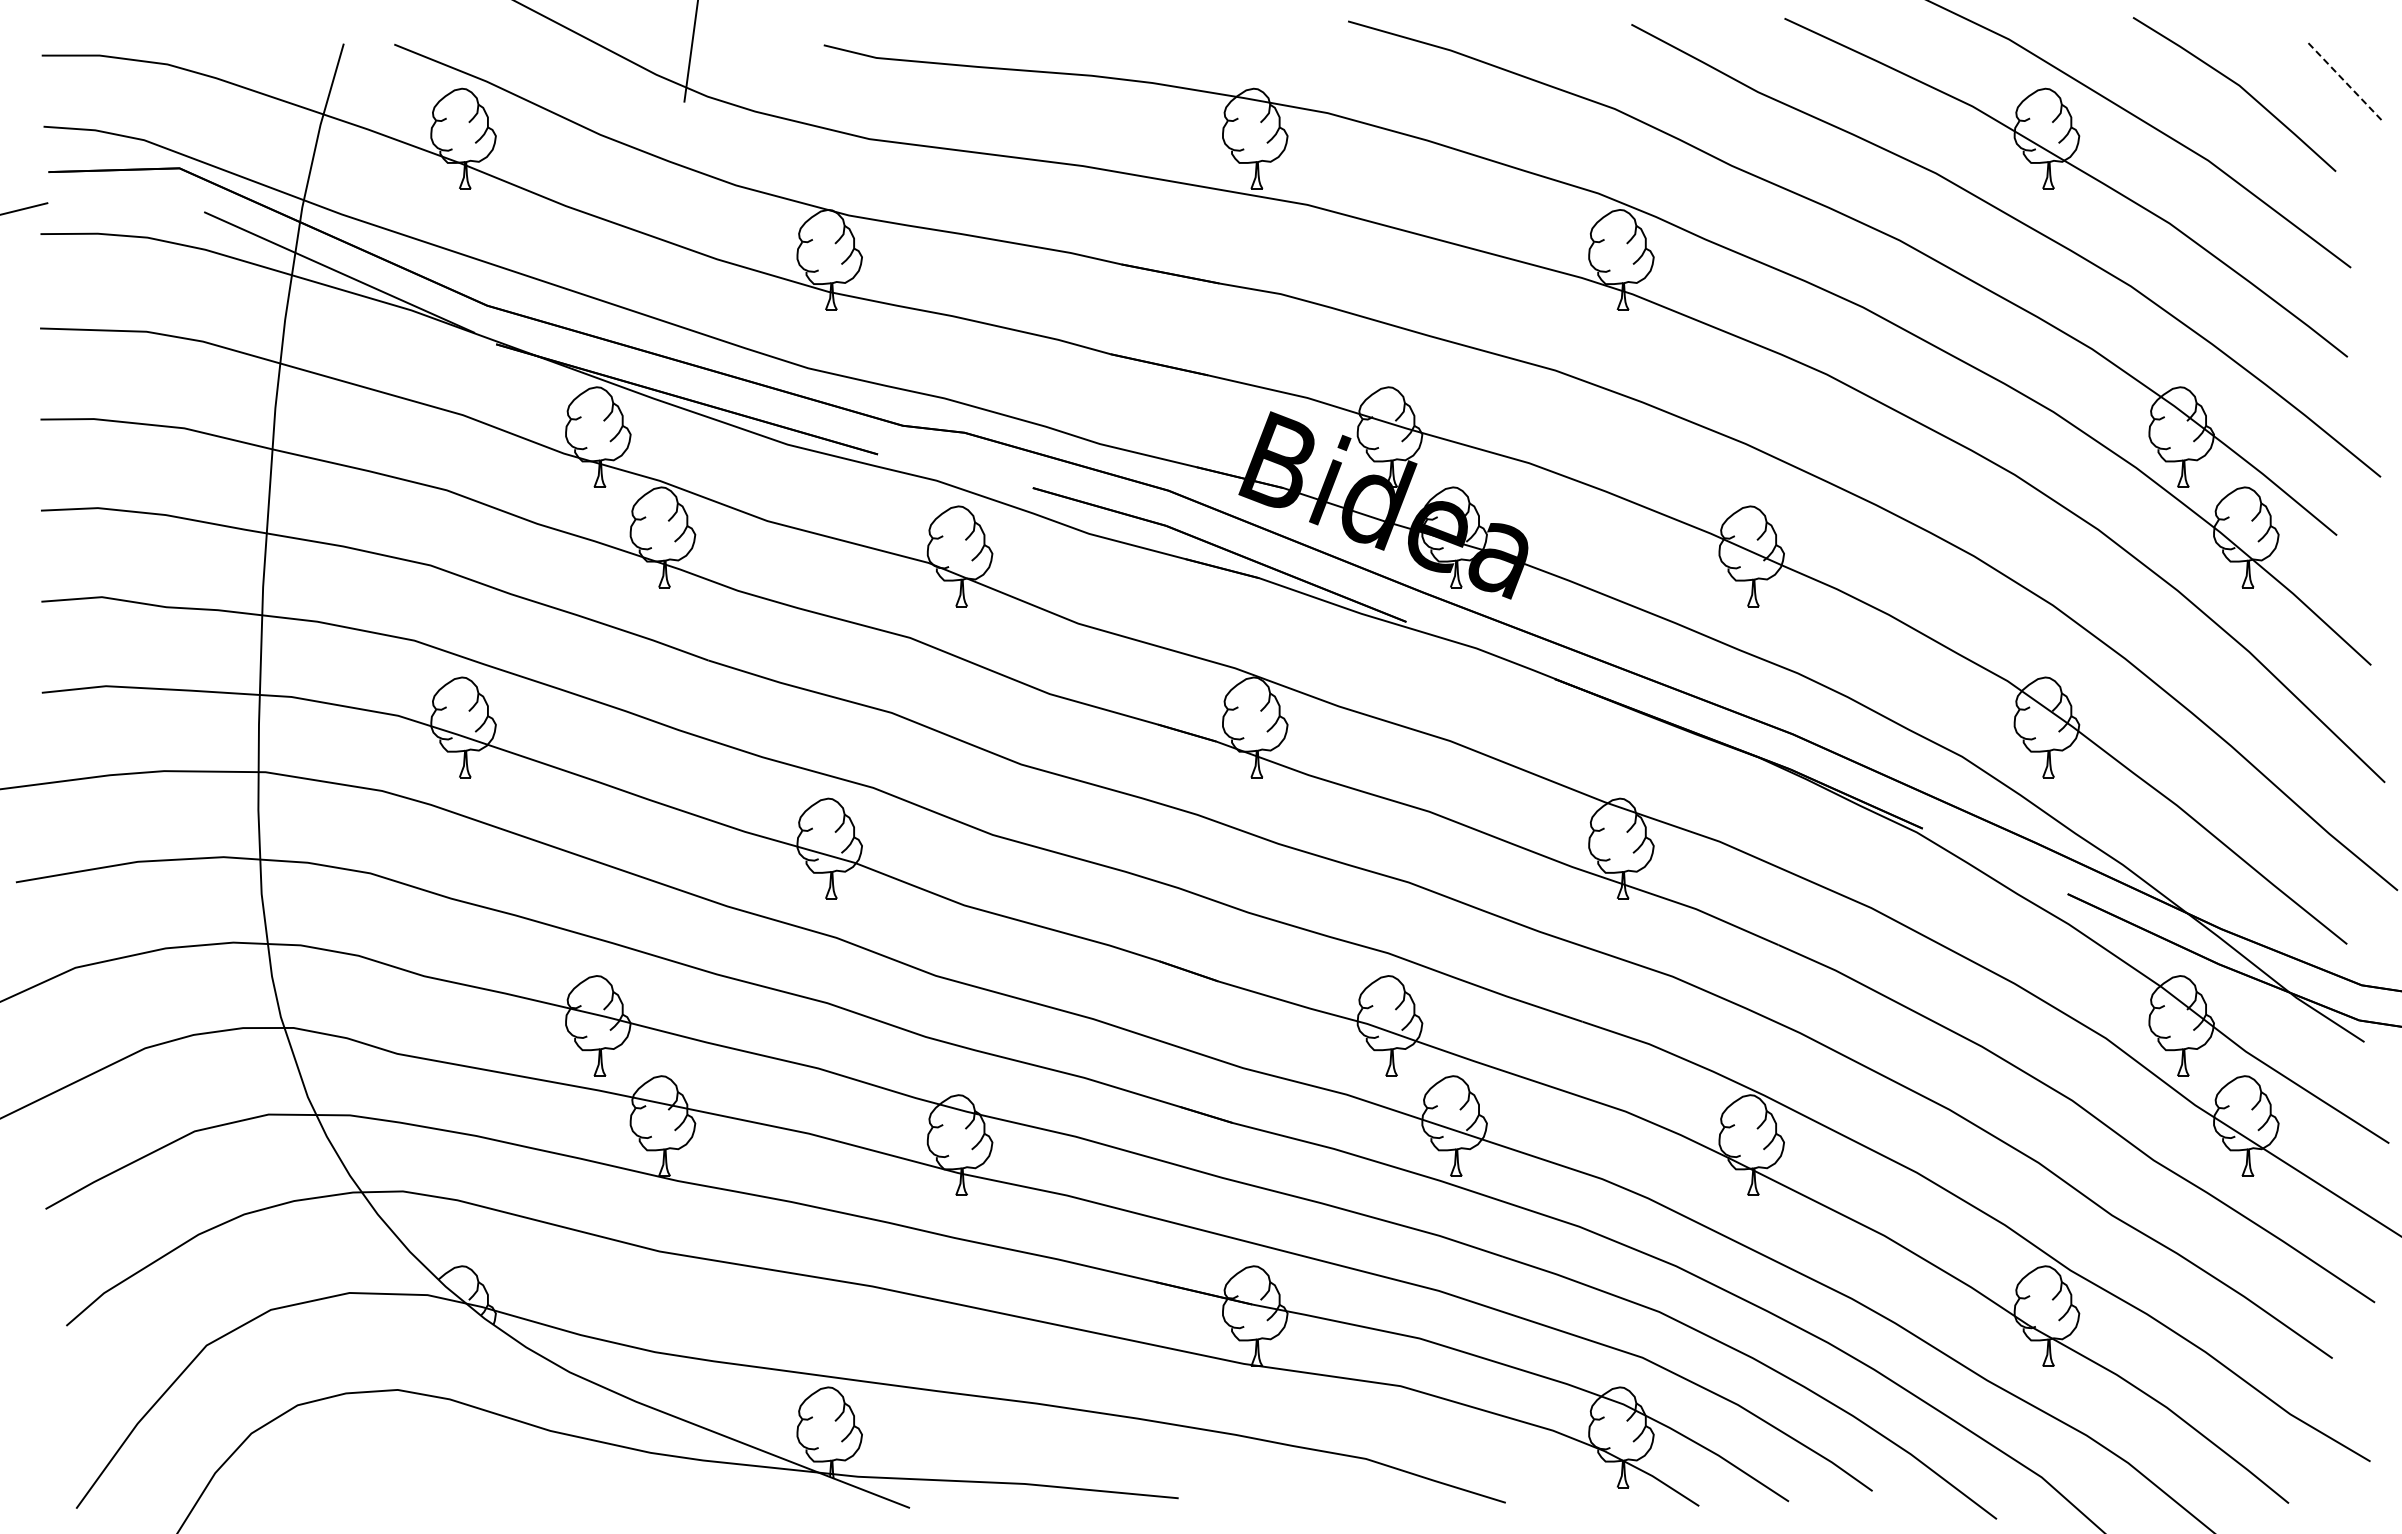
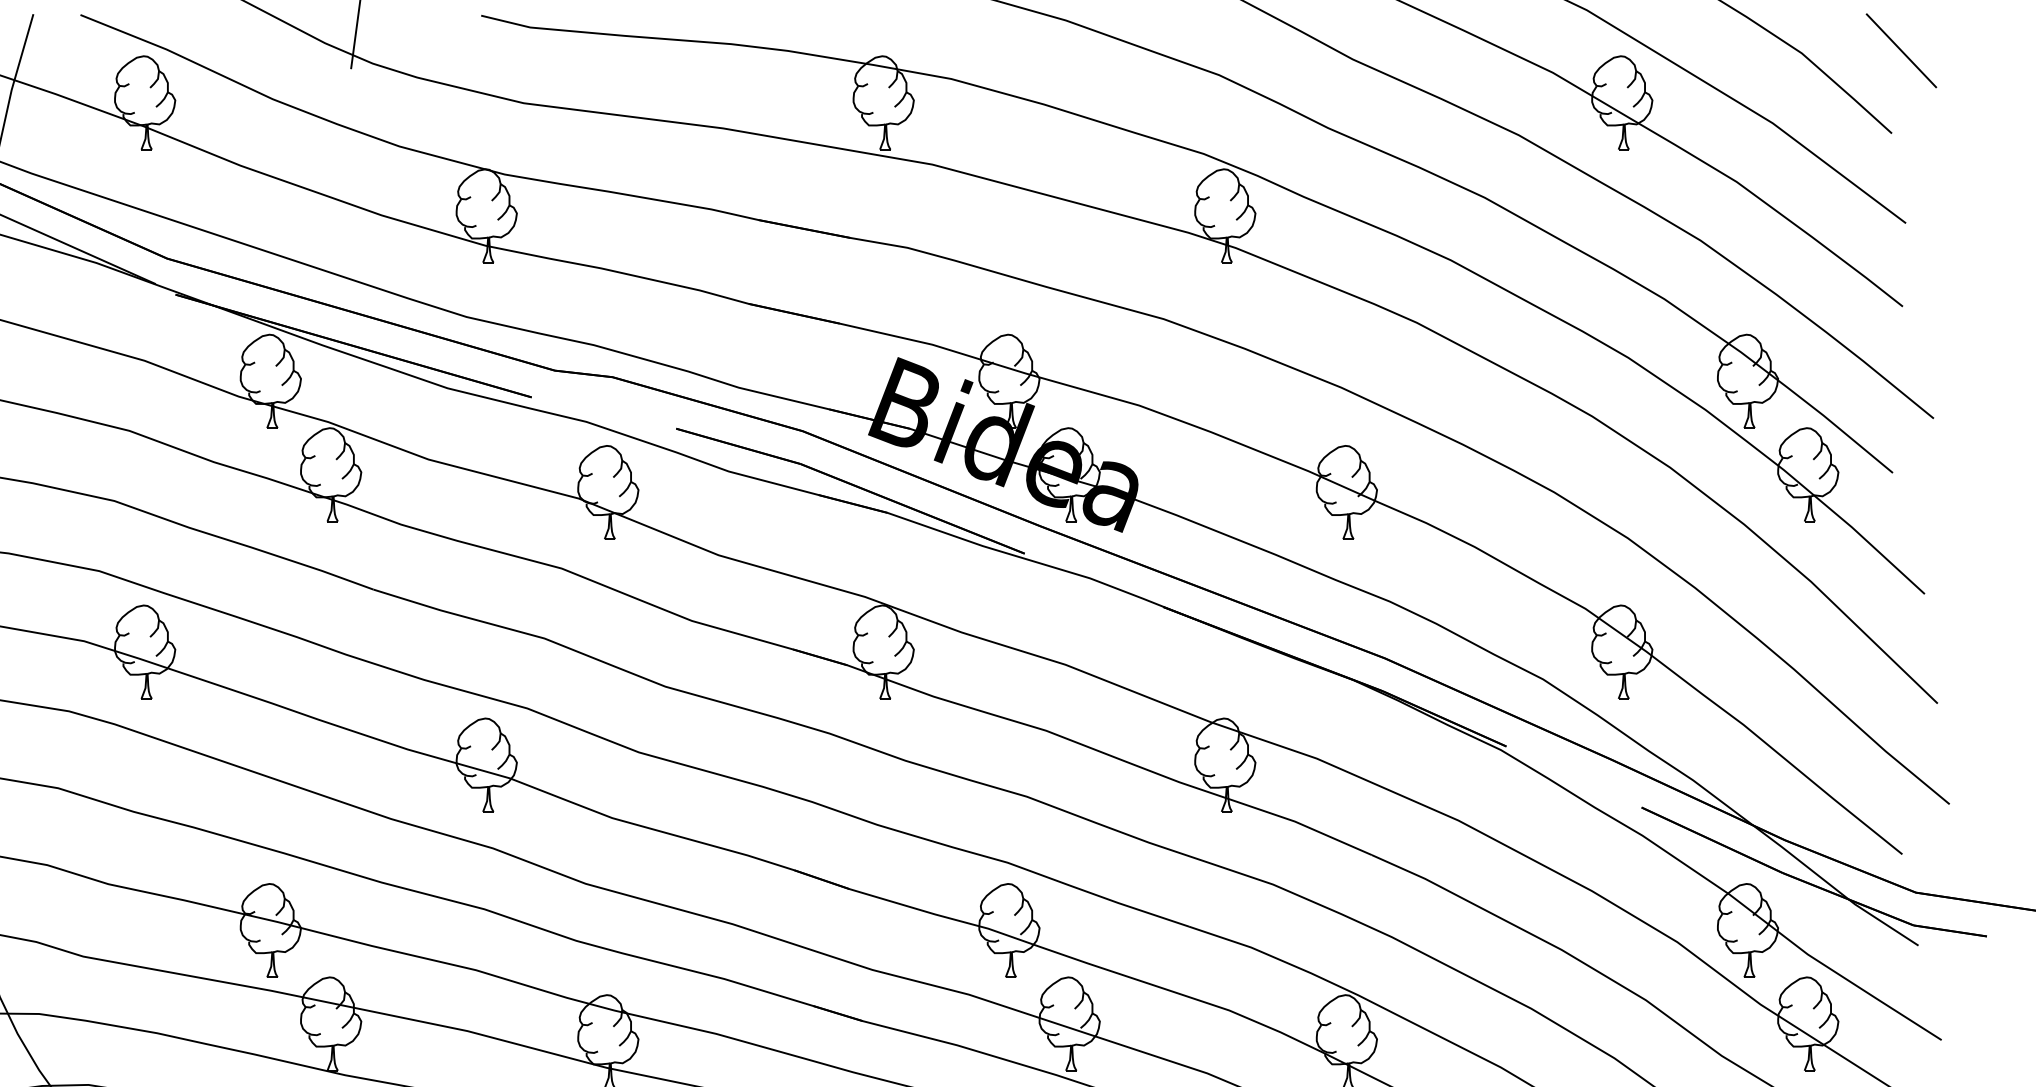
line: (2346, 82) -> (1901, 50), dashed -> solid

